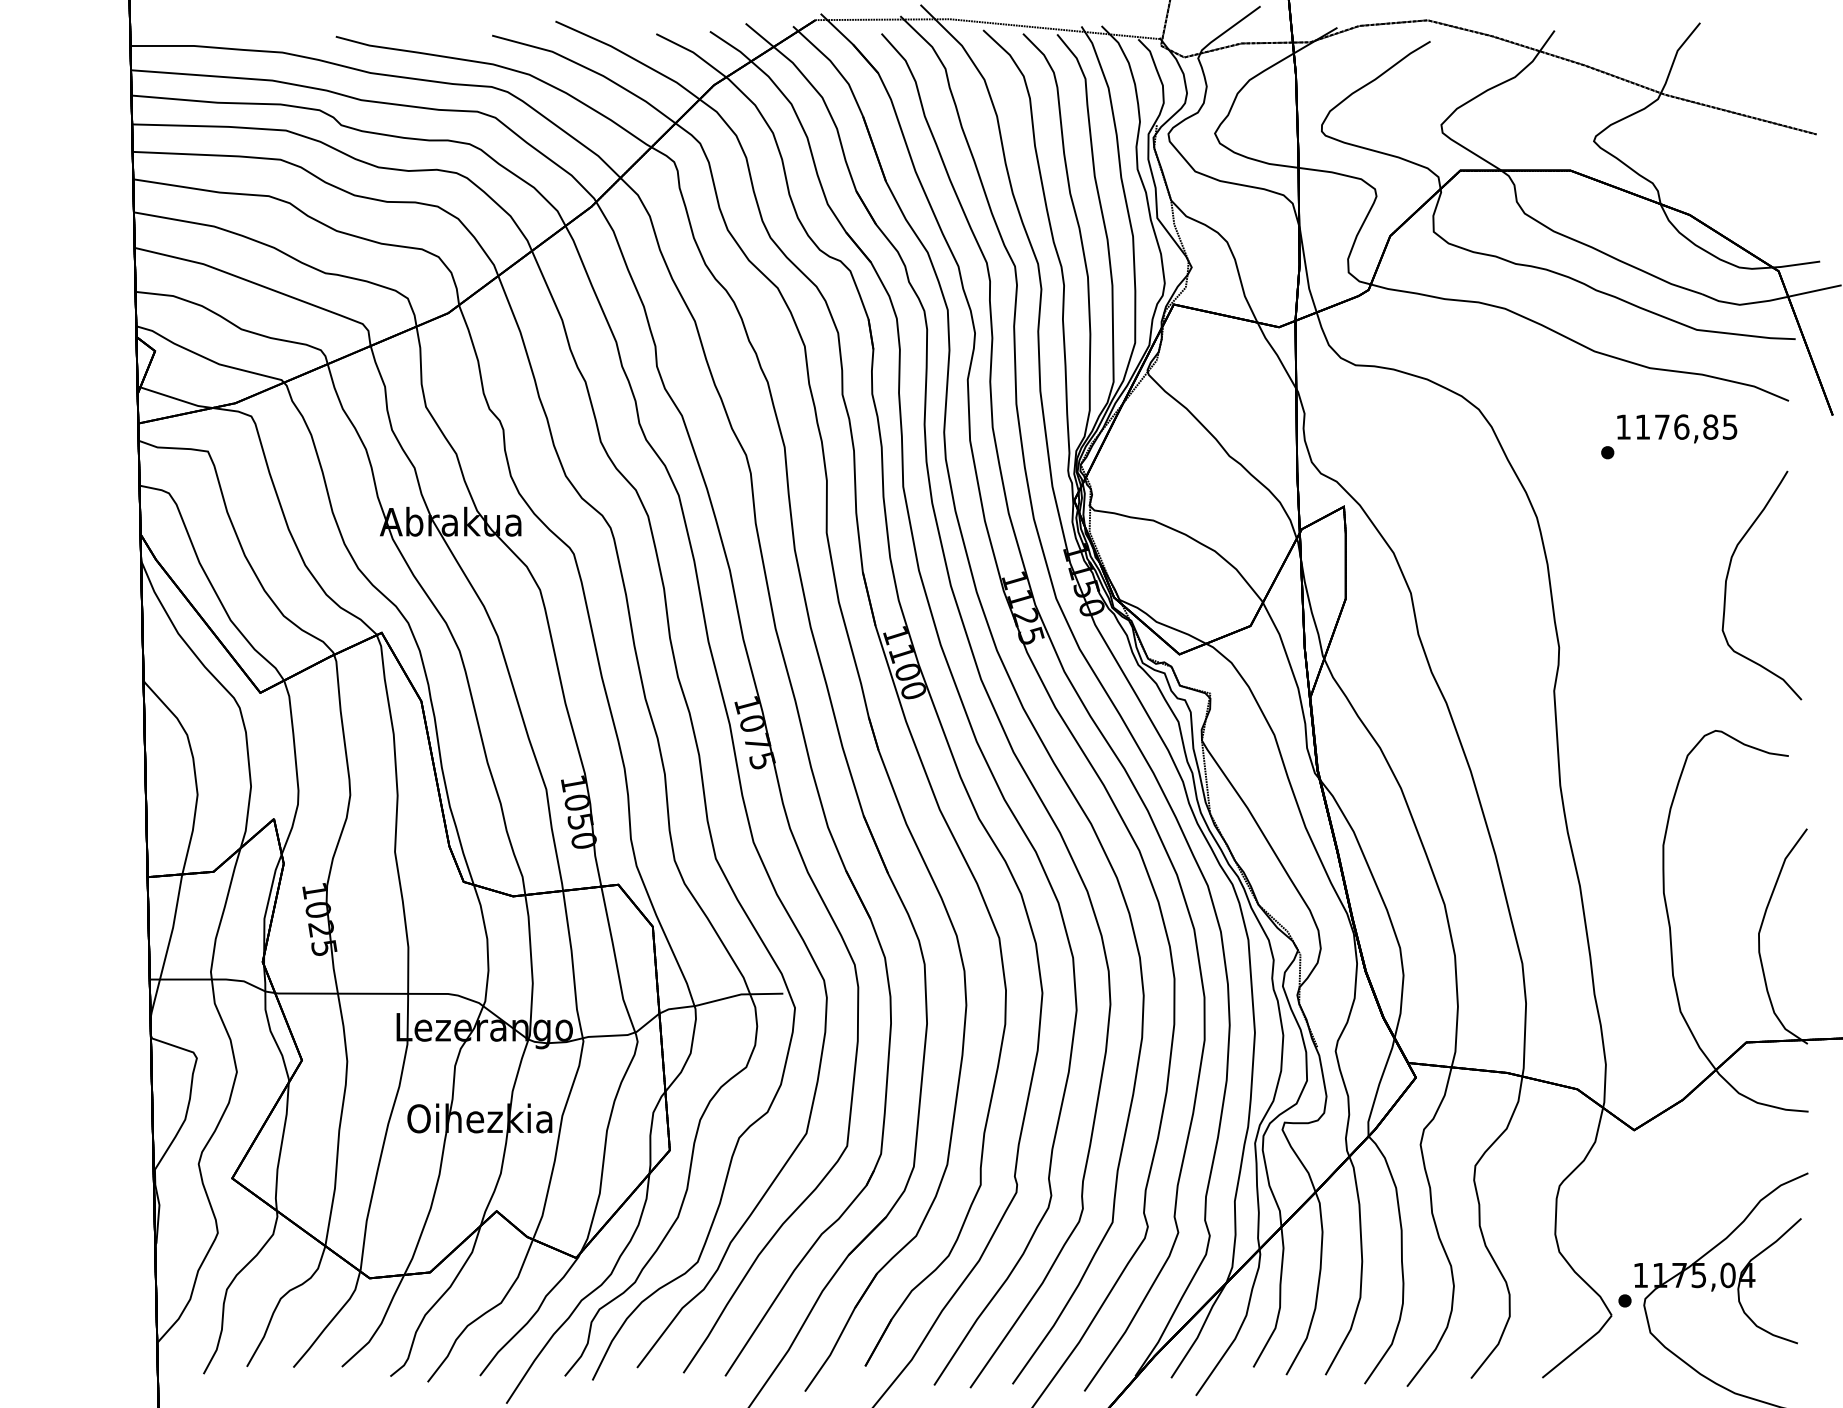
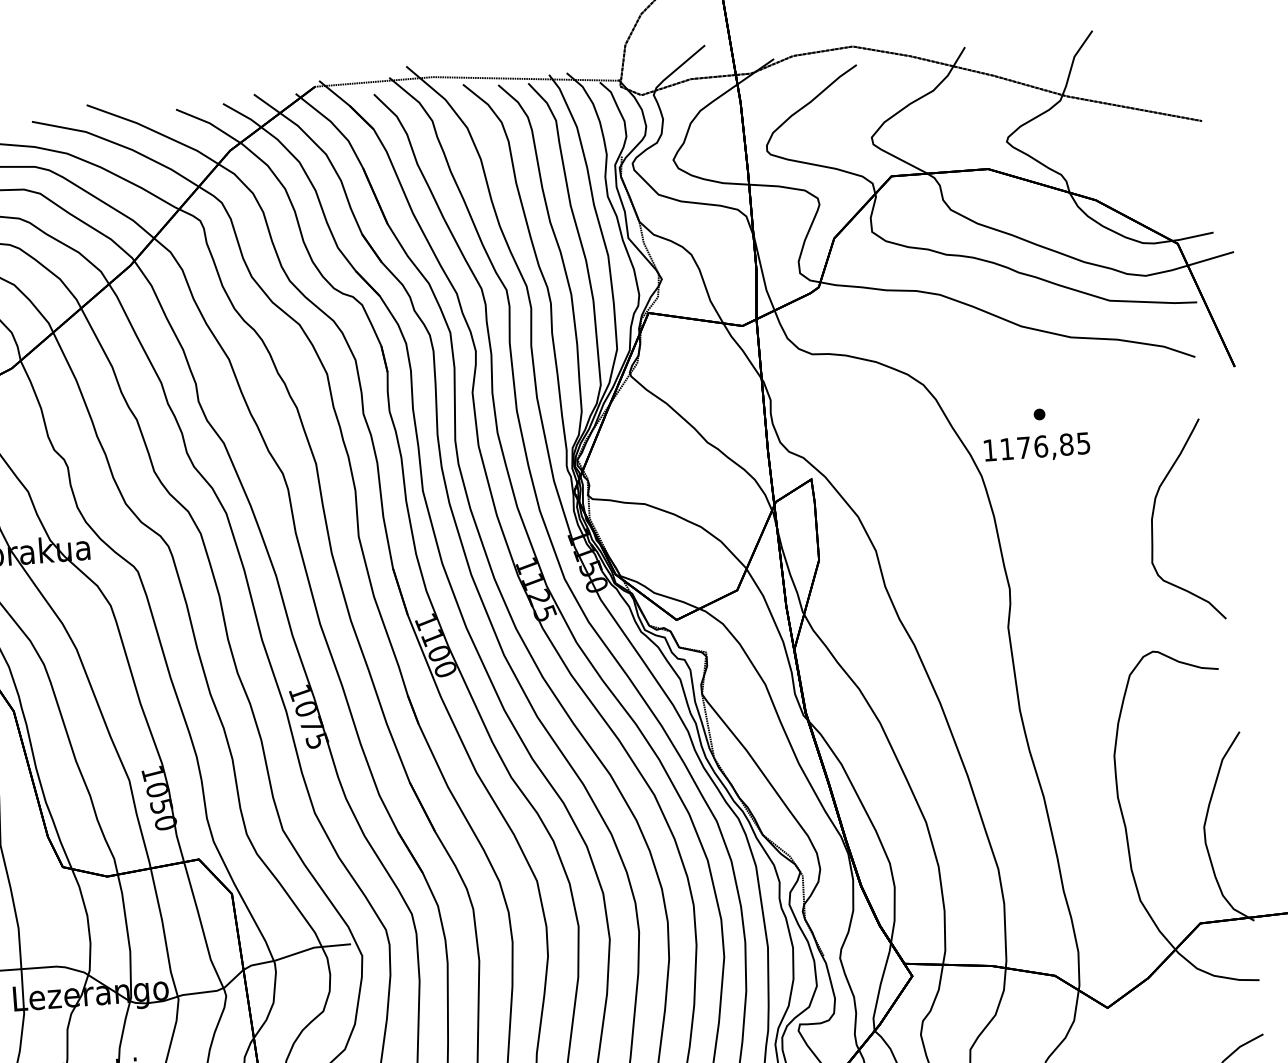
text: (1677, 428) -> (1037, 448), moved

